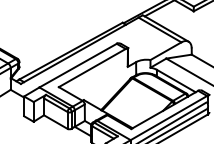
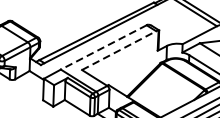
line: (77, 65) -> (103, 47), solid -> dashed
line: (92, 68) -> (119, 51), solid -> dashed

